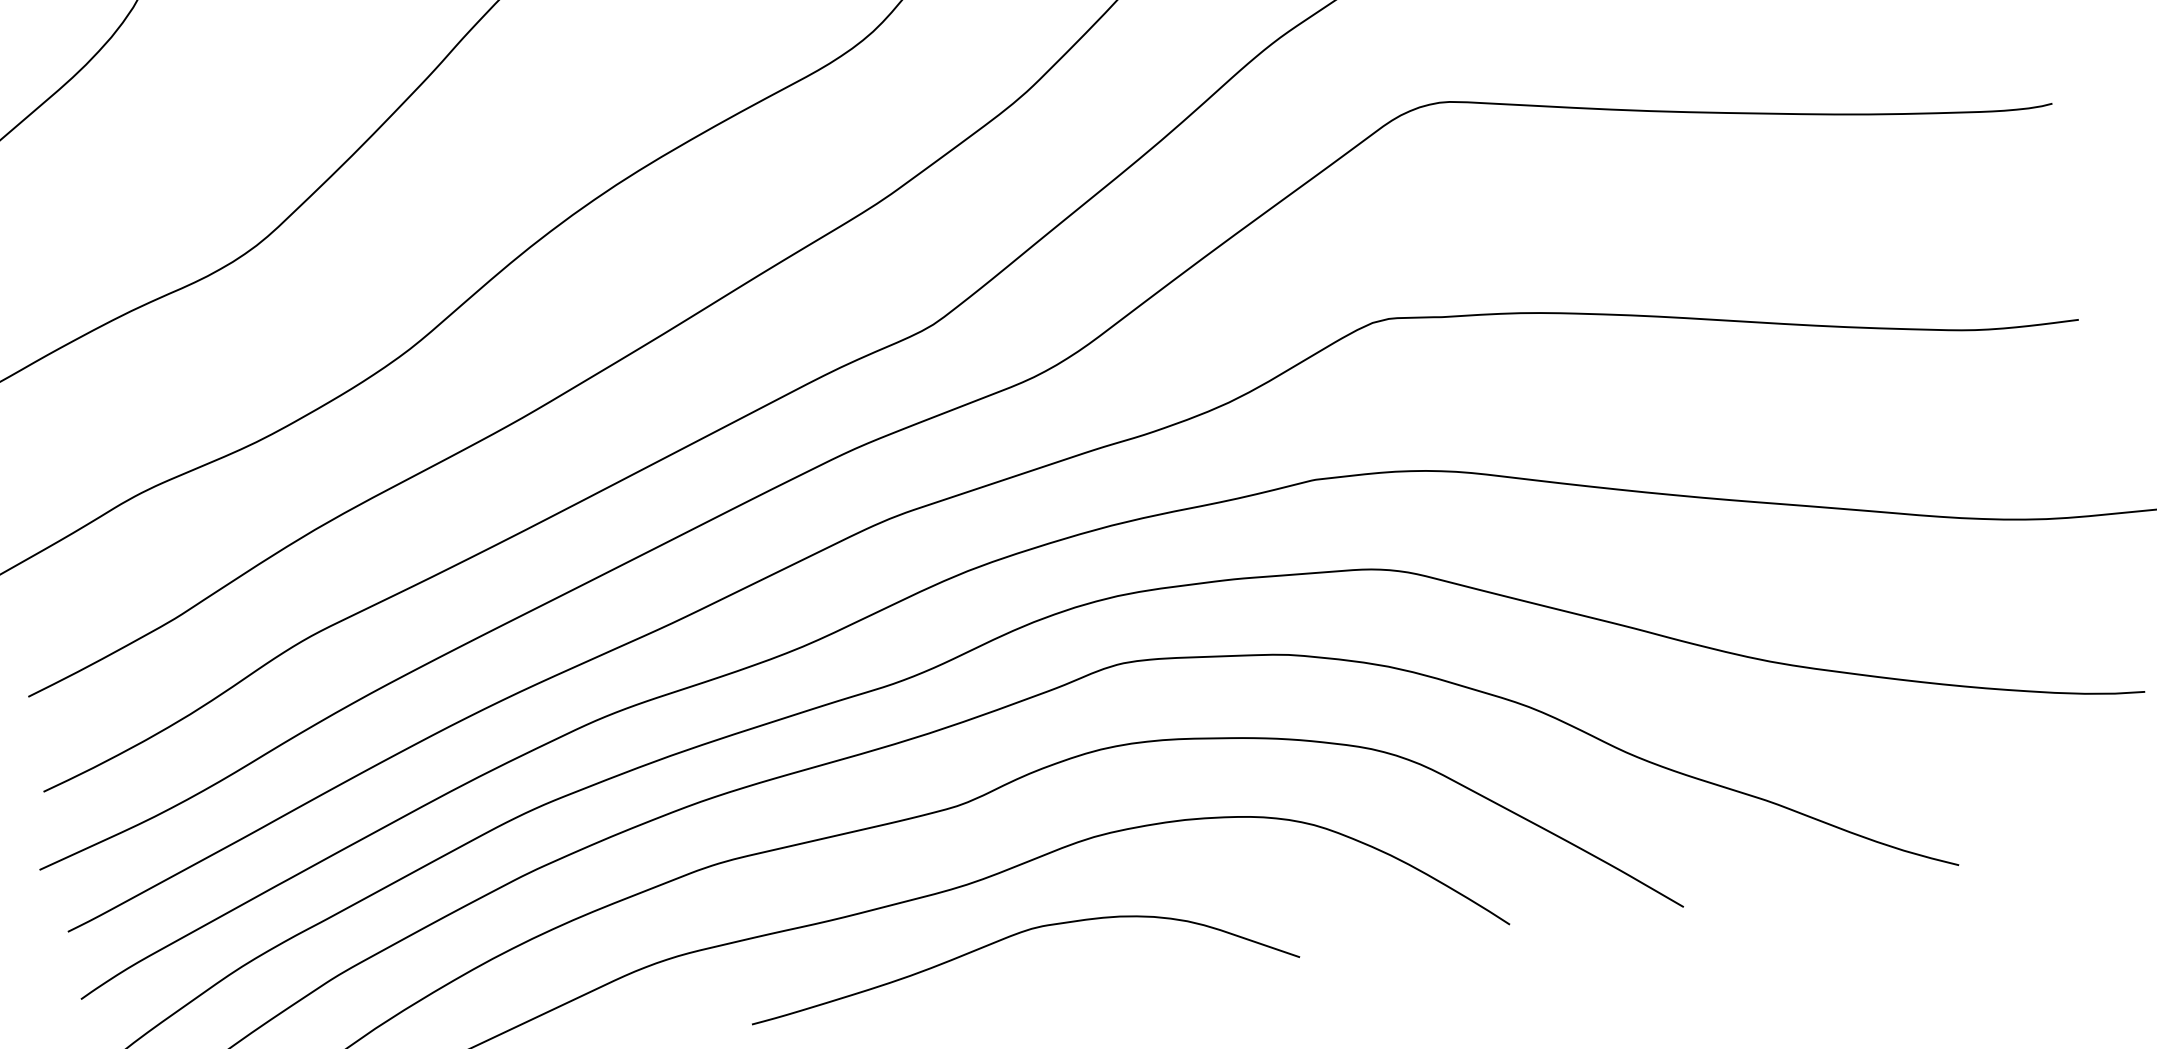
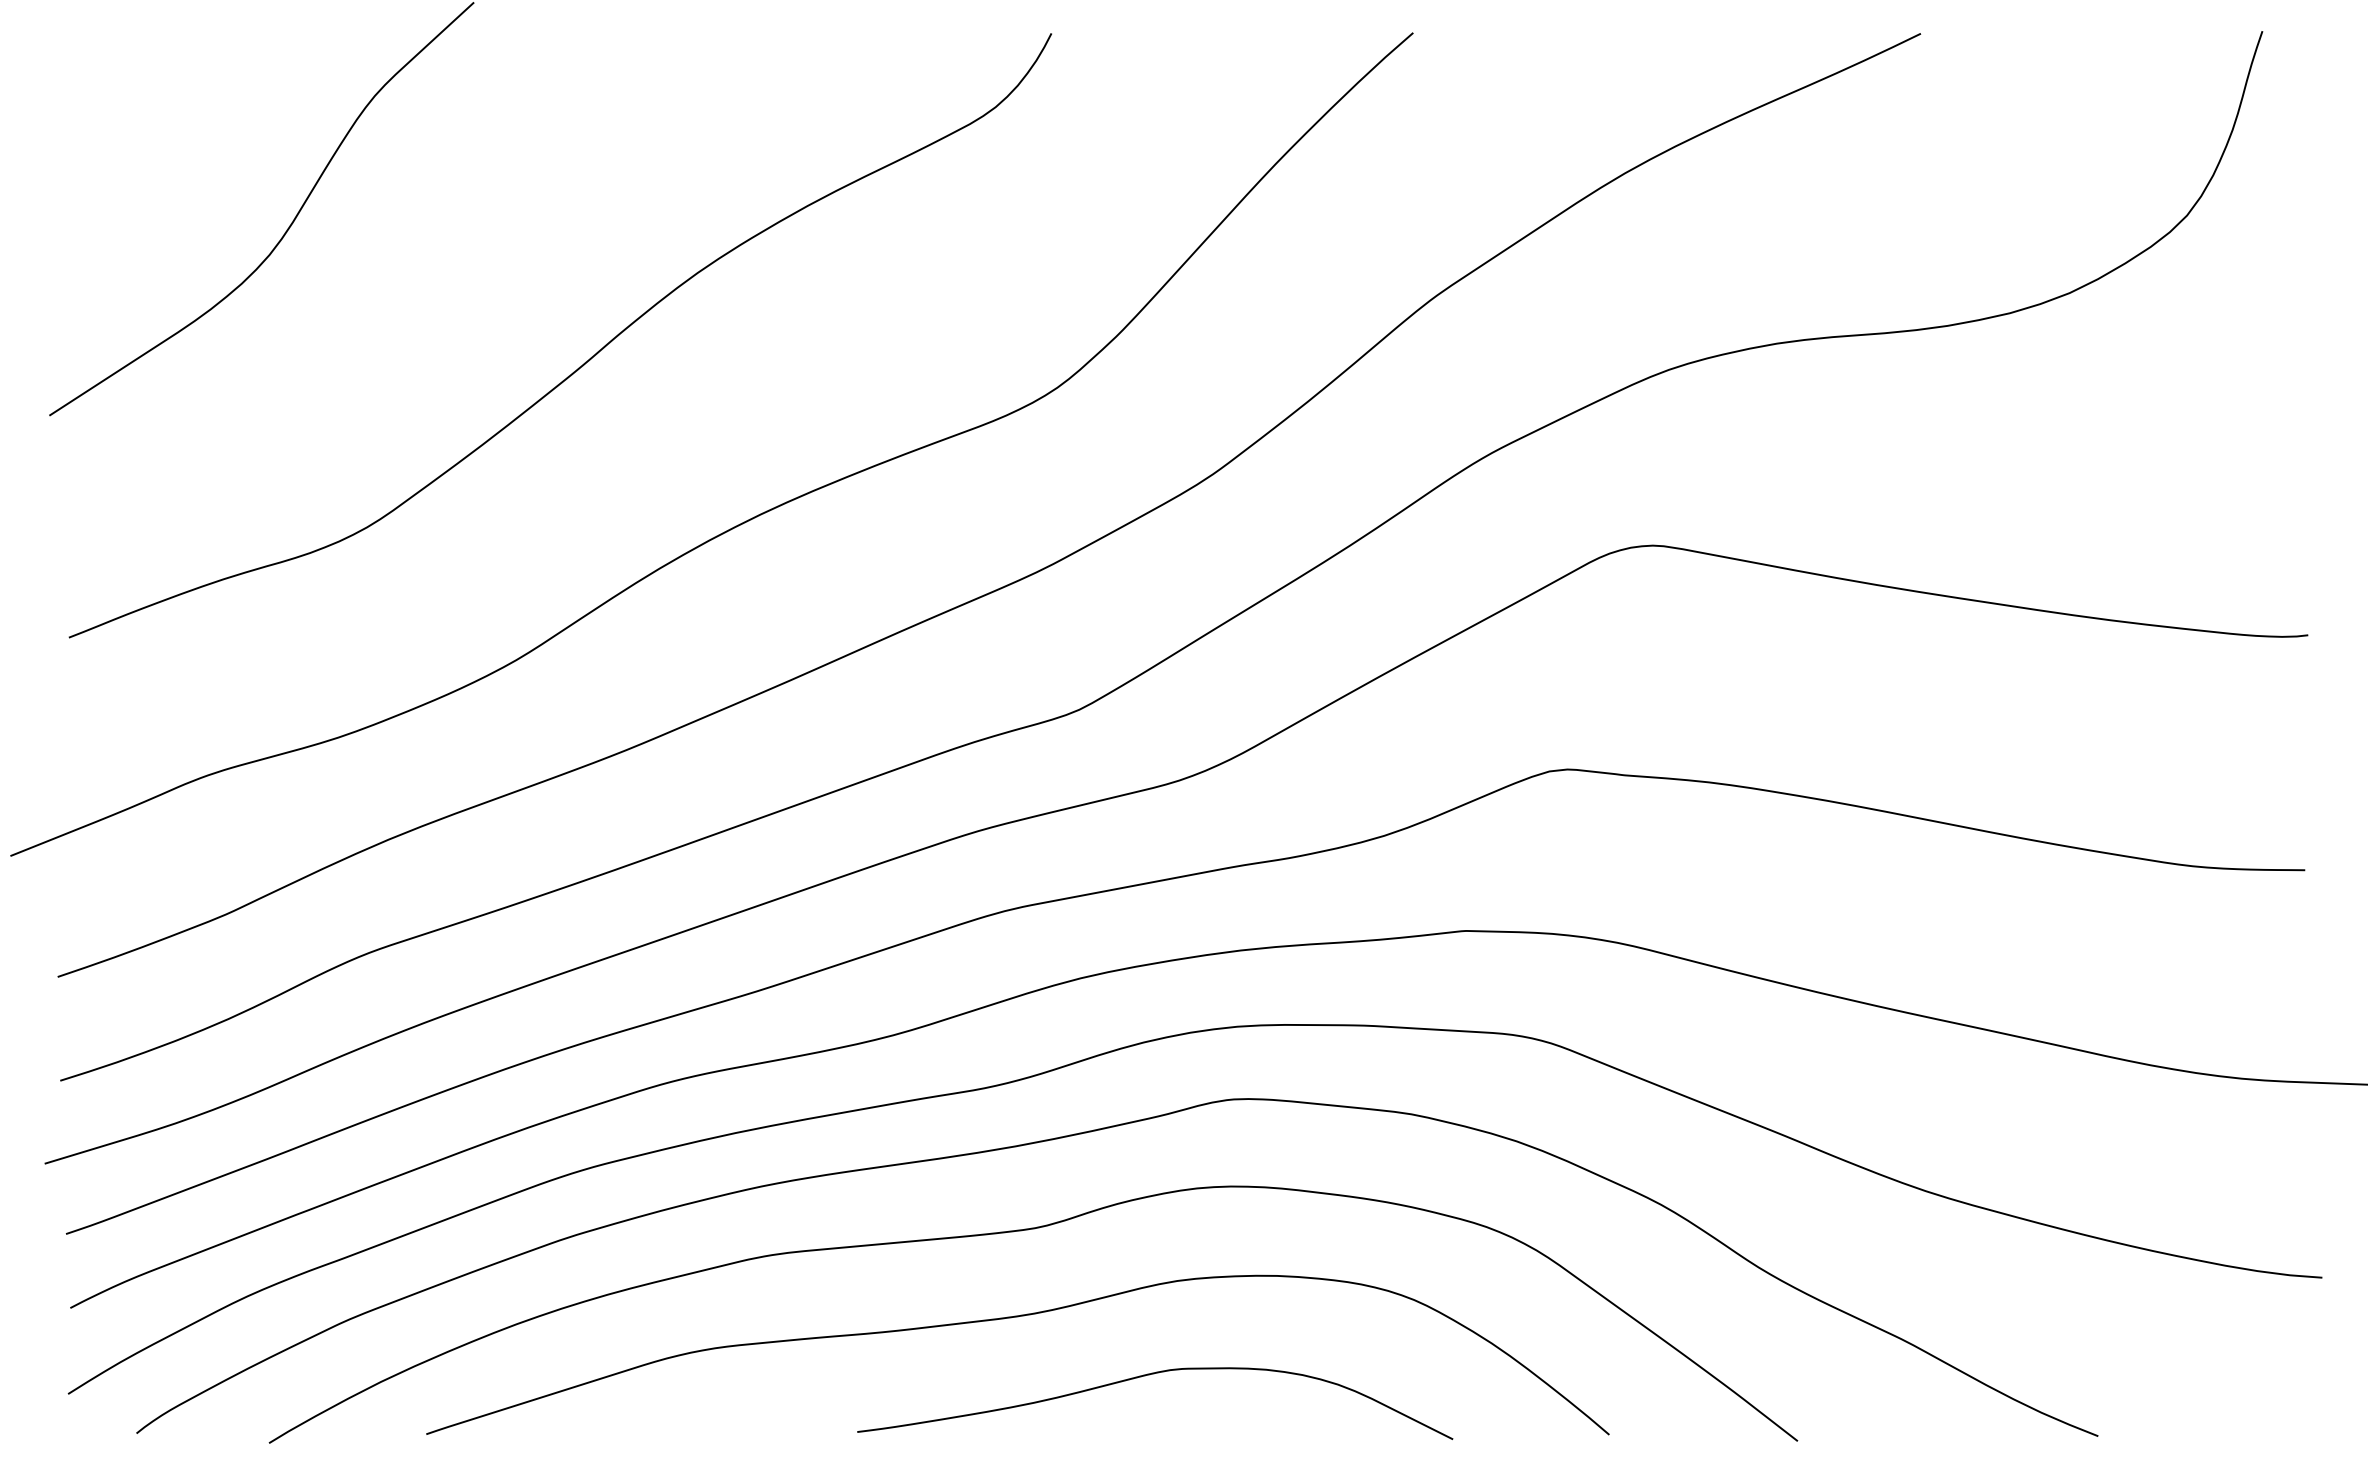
curve: (1013, 936) -> (1149, 1375), moved

